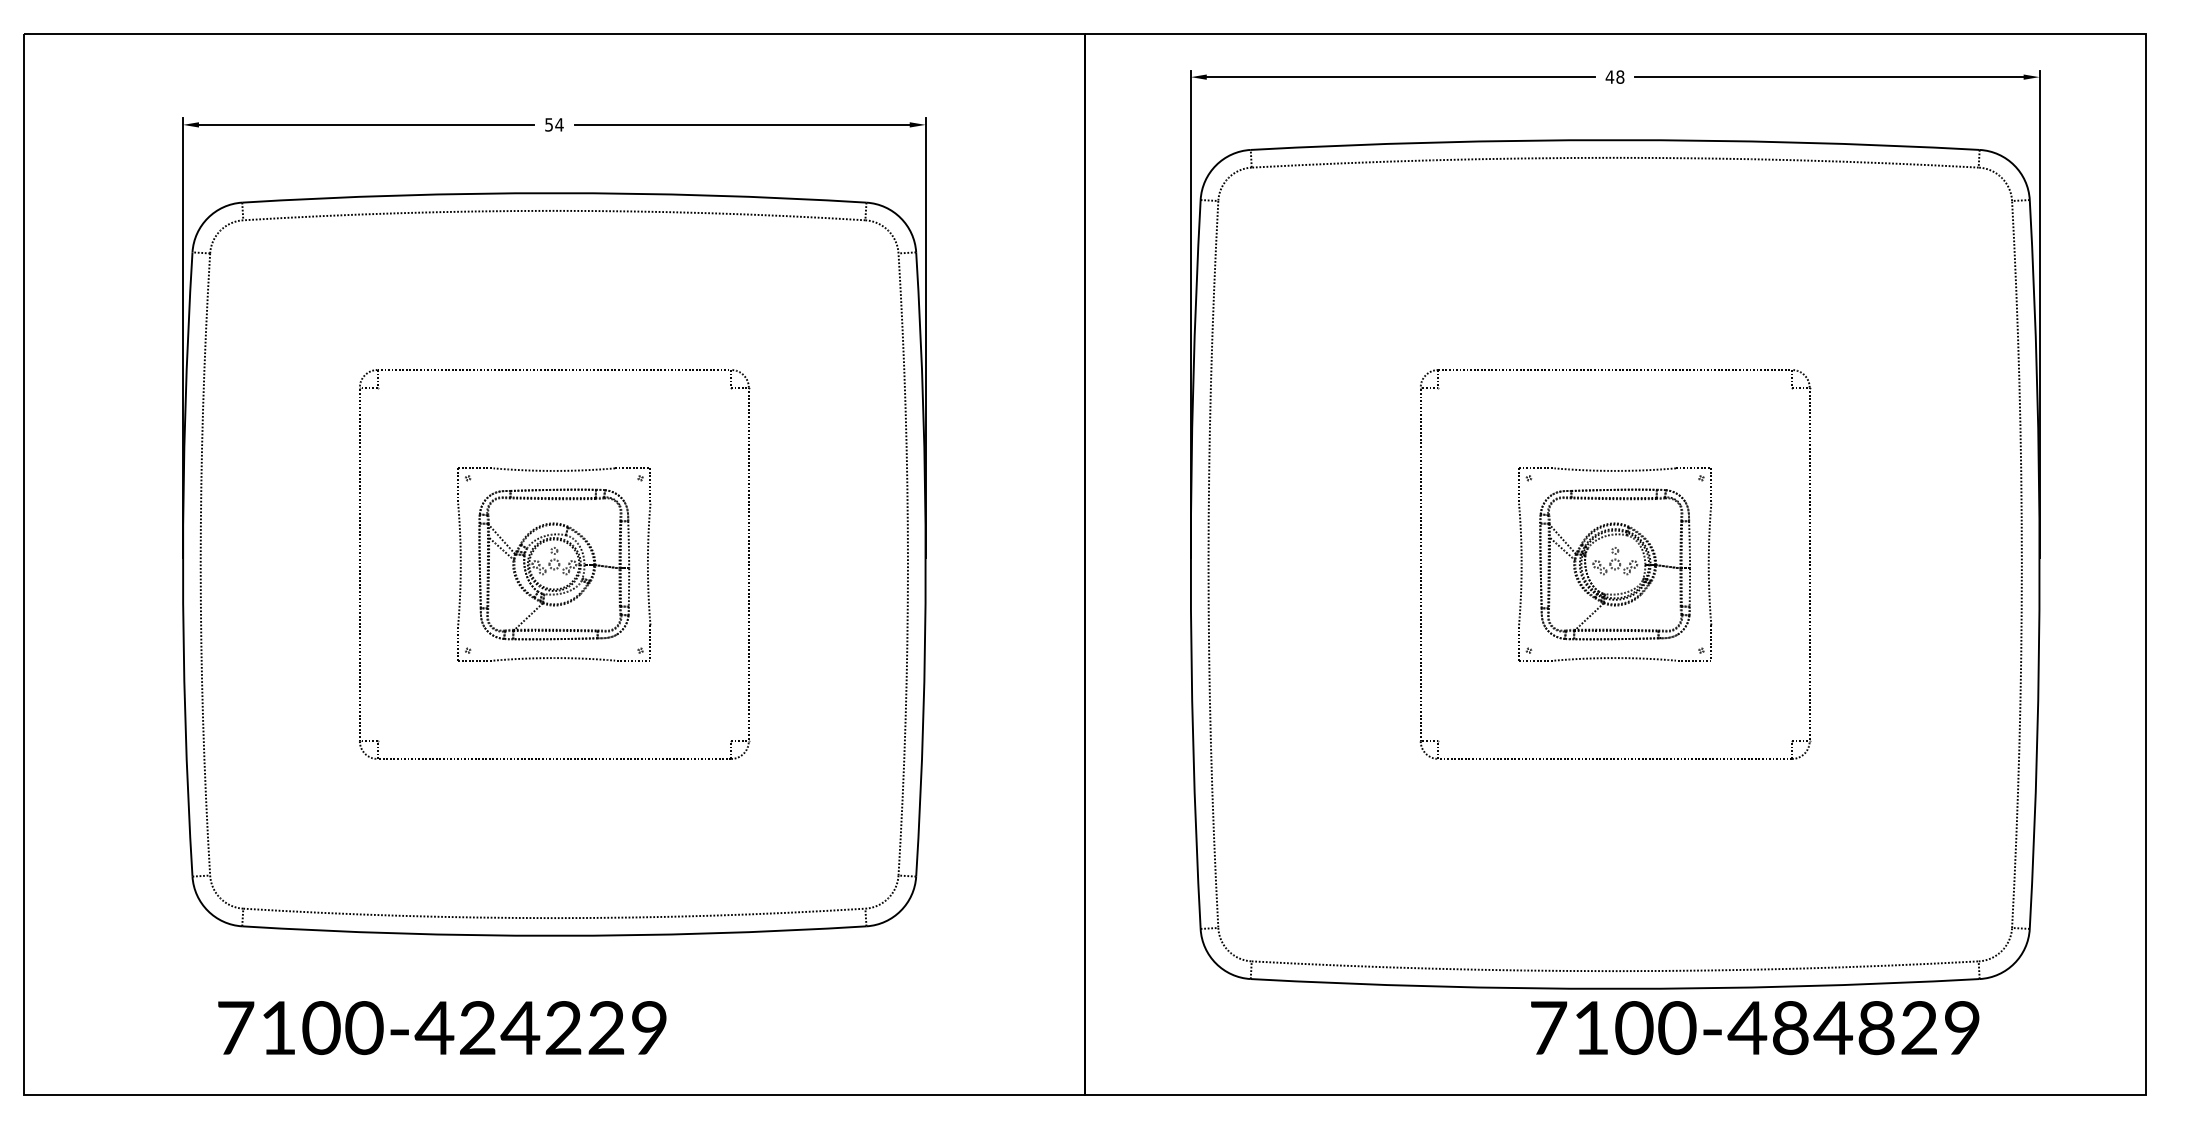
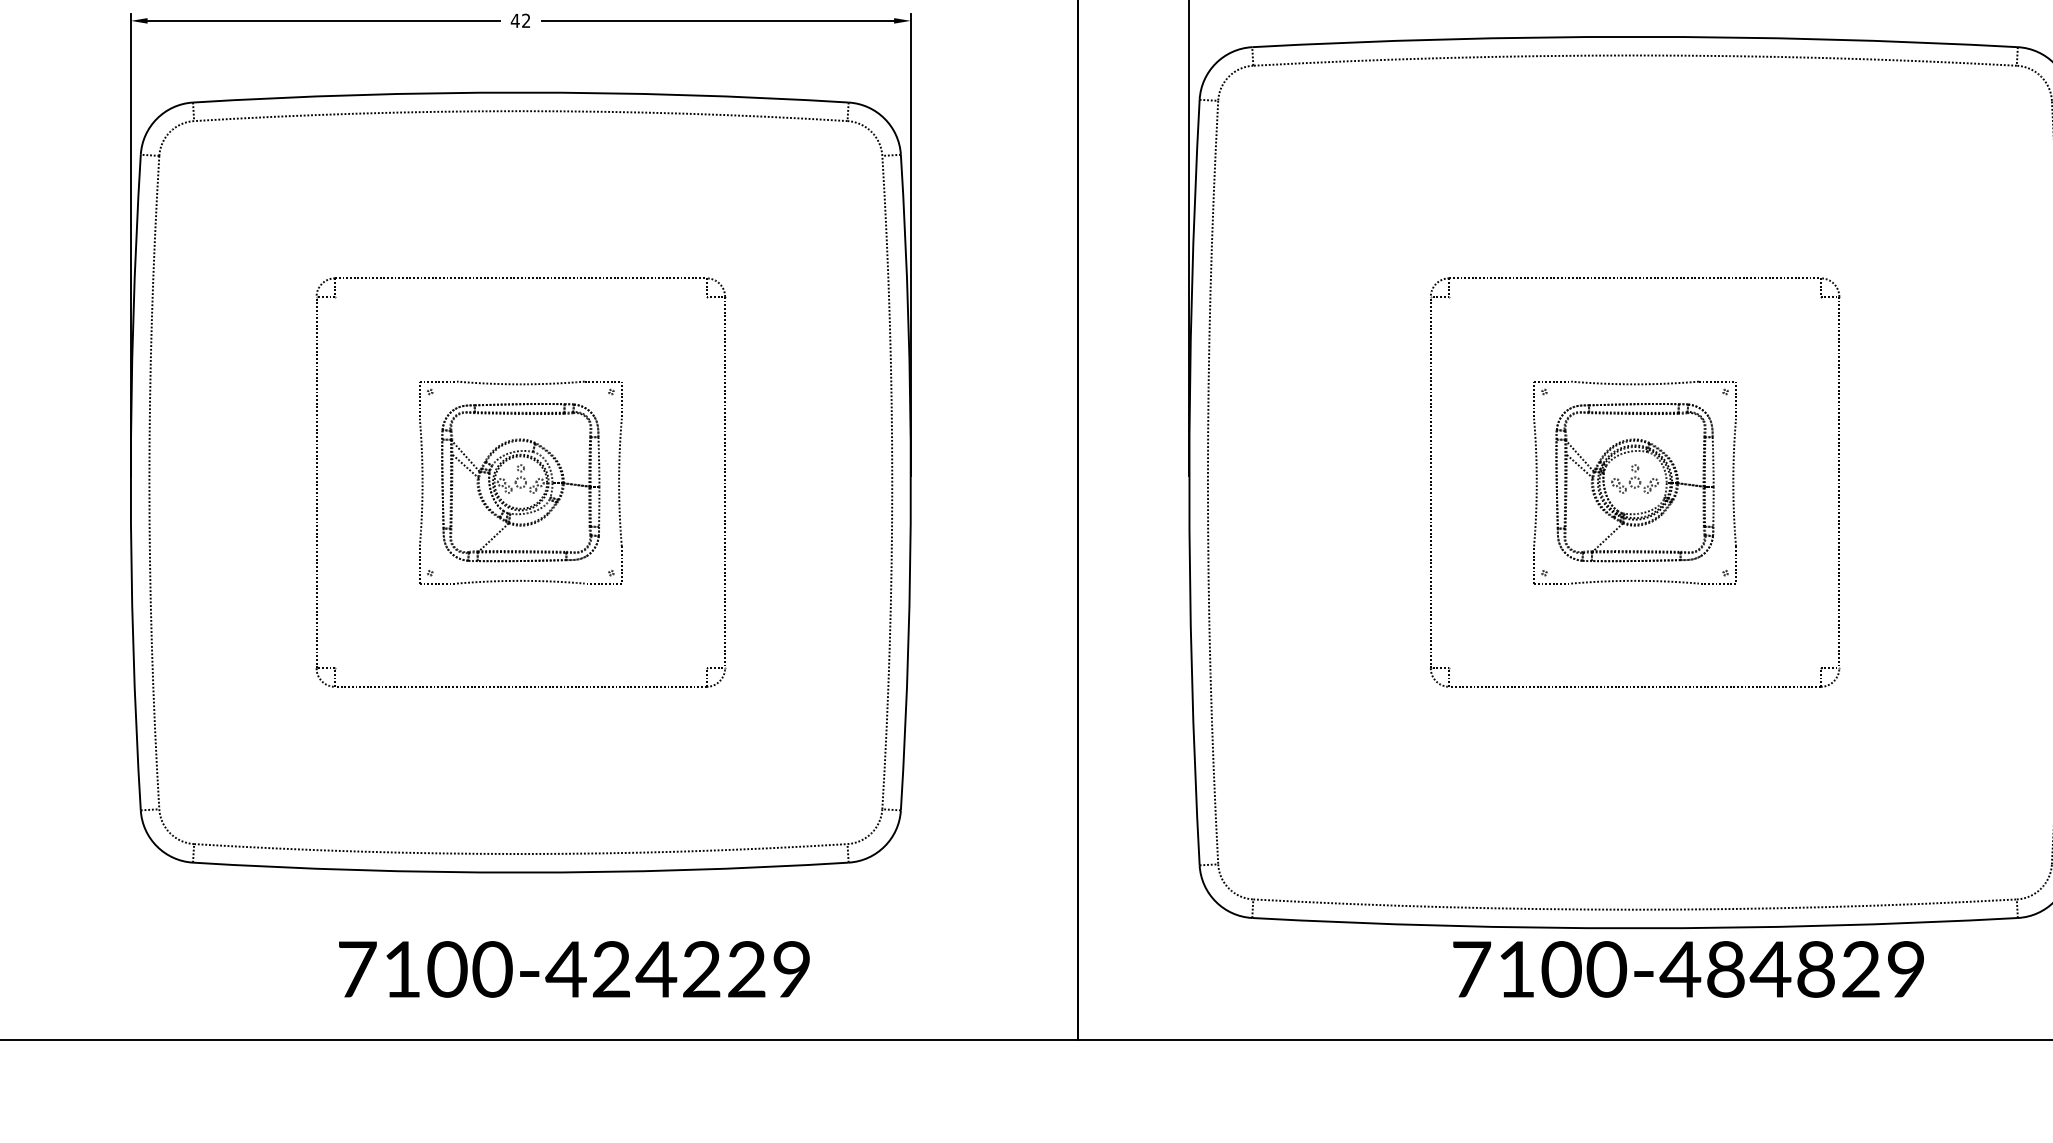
text: (553, 124) -> (519, 20), 54 -> 42
text: (442, 1028) -> (574, 969), moved
text: (1755, 1028) -> (1688, 969), moved

